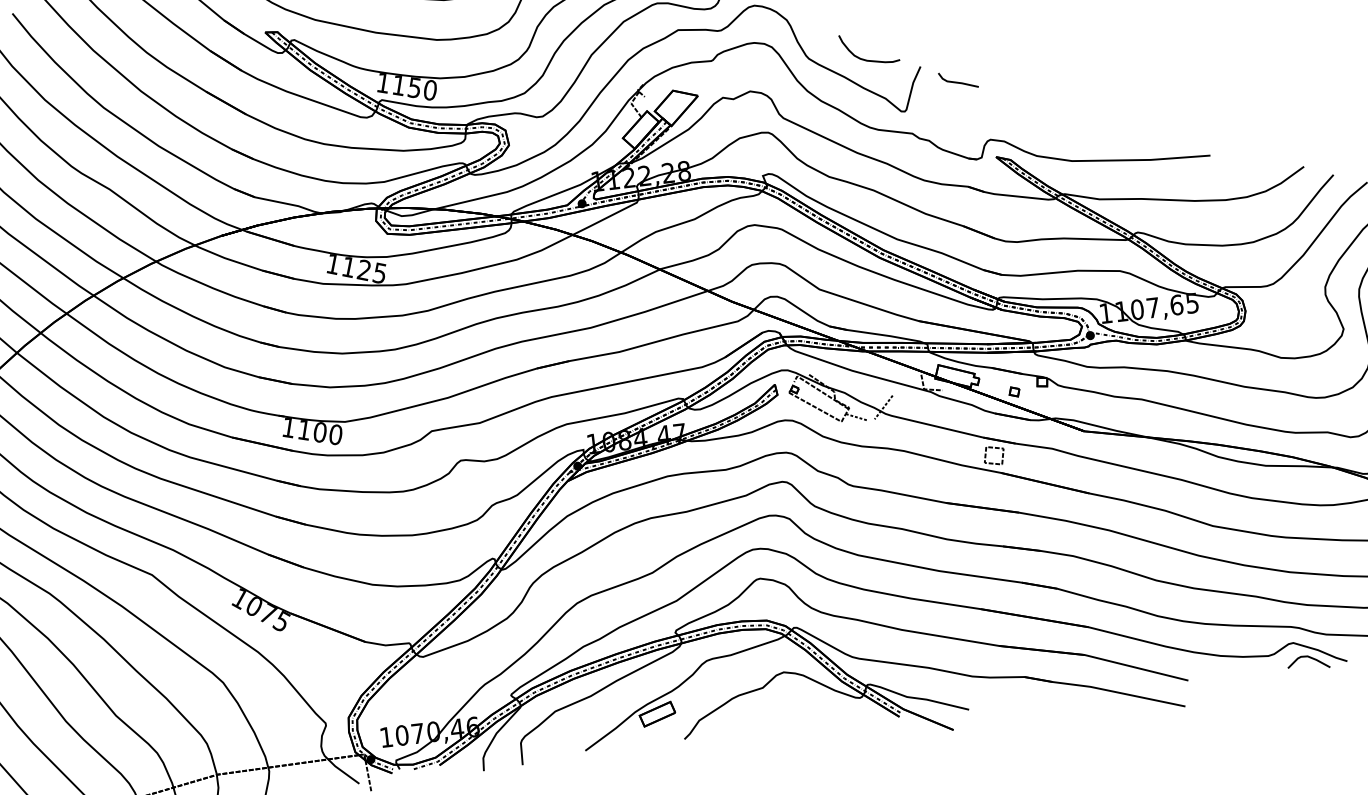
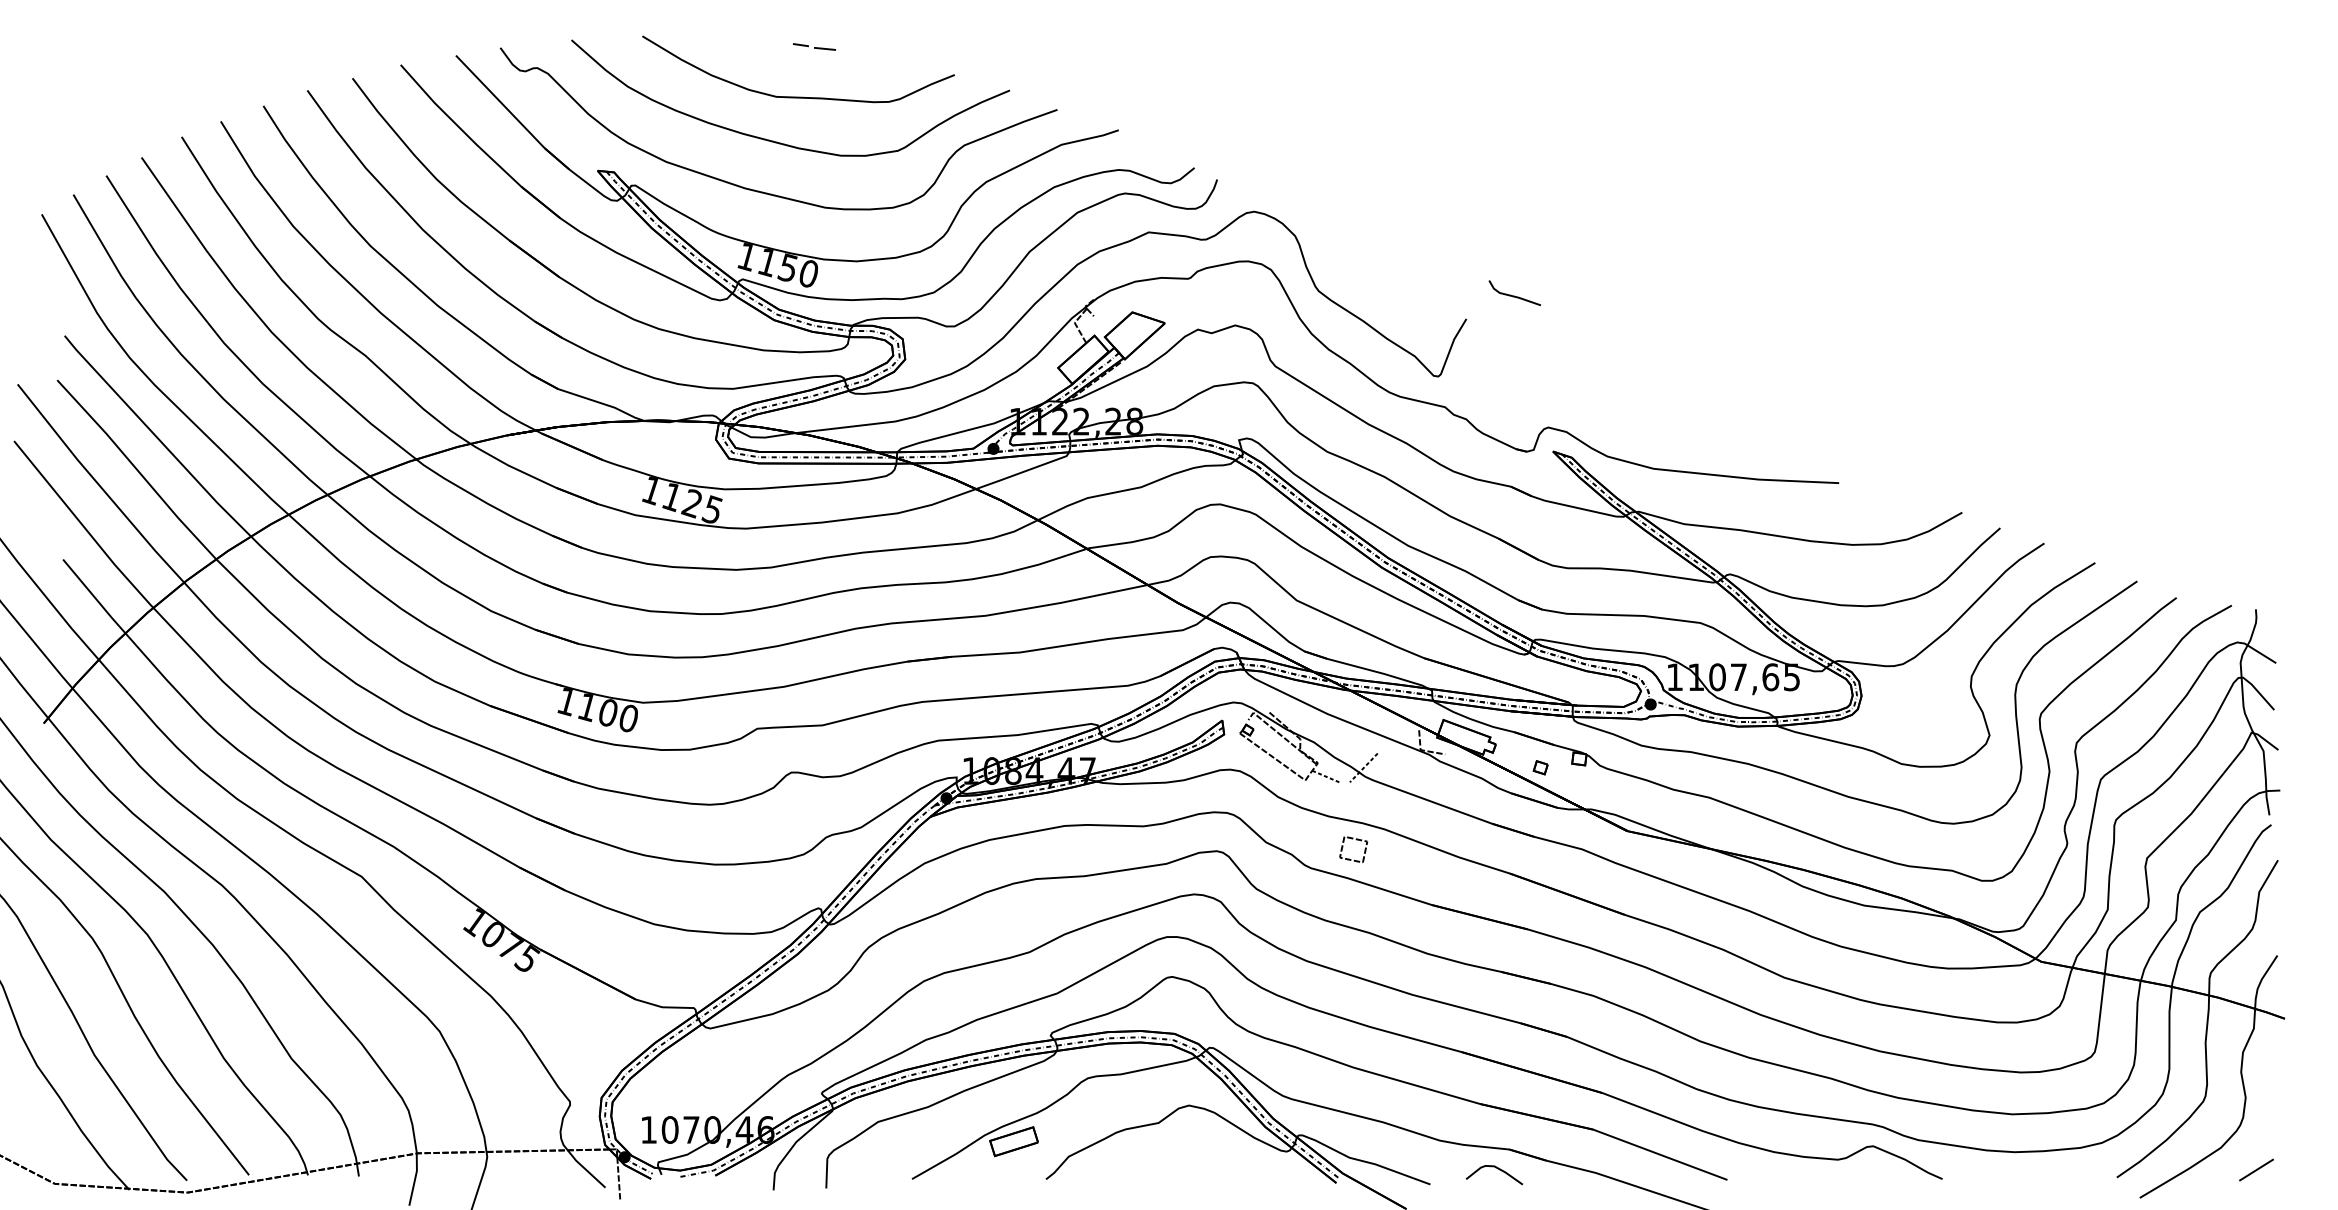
curve: (865, 59) -> (1393, 300), removed
line: (958, 82) -> (1514, 295), moved
part: (995, 448) -> (1356, 840), moved
curve: (1310, 658) -> (1497, 1169), moved

